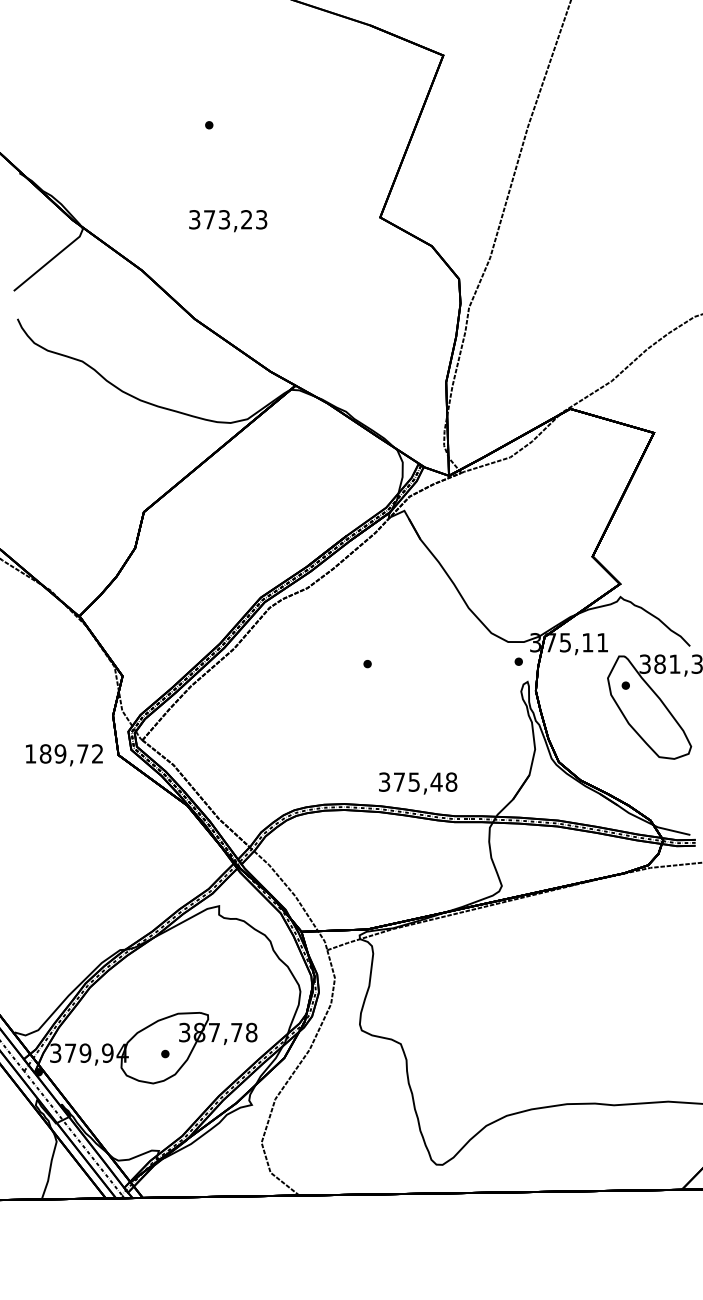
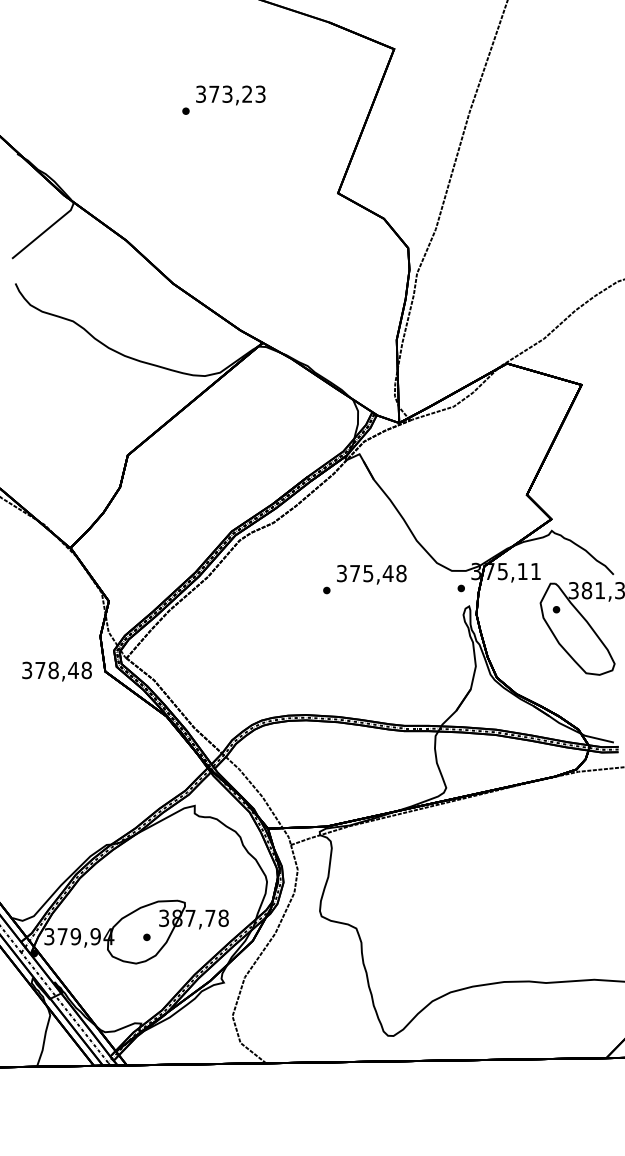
text: (227, 221) -> (230, 95), moved
text: (63, 753) -> (56, 670), 189,72 -> 378,48
text: (417, 783) -> (371, 574), moved

